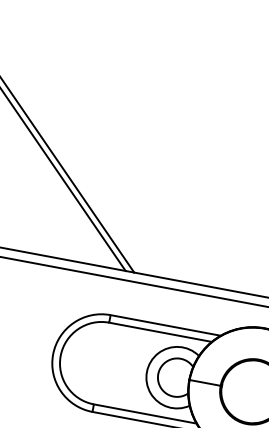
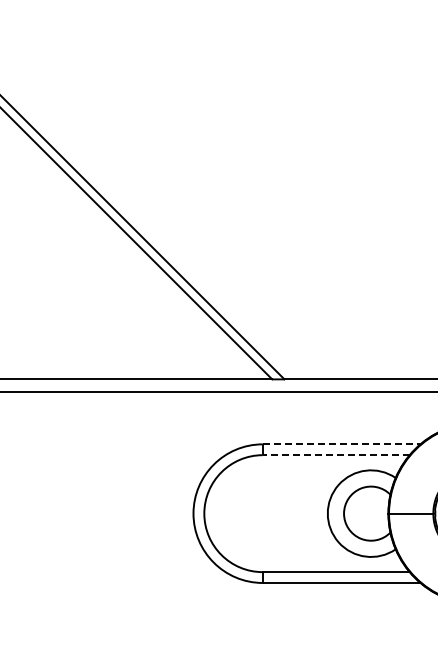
line: (165, 325) -> (341, 444), solid -> dashed
line: (159, 332) -> (335, 455), solid -> dashed

